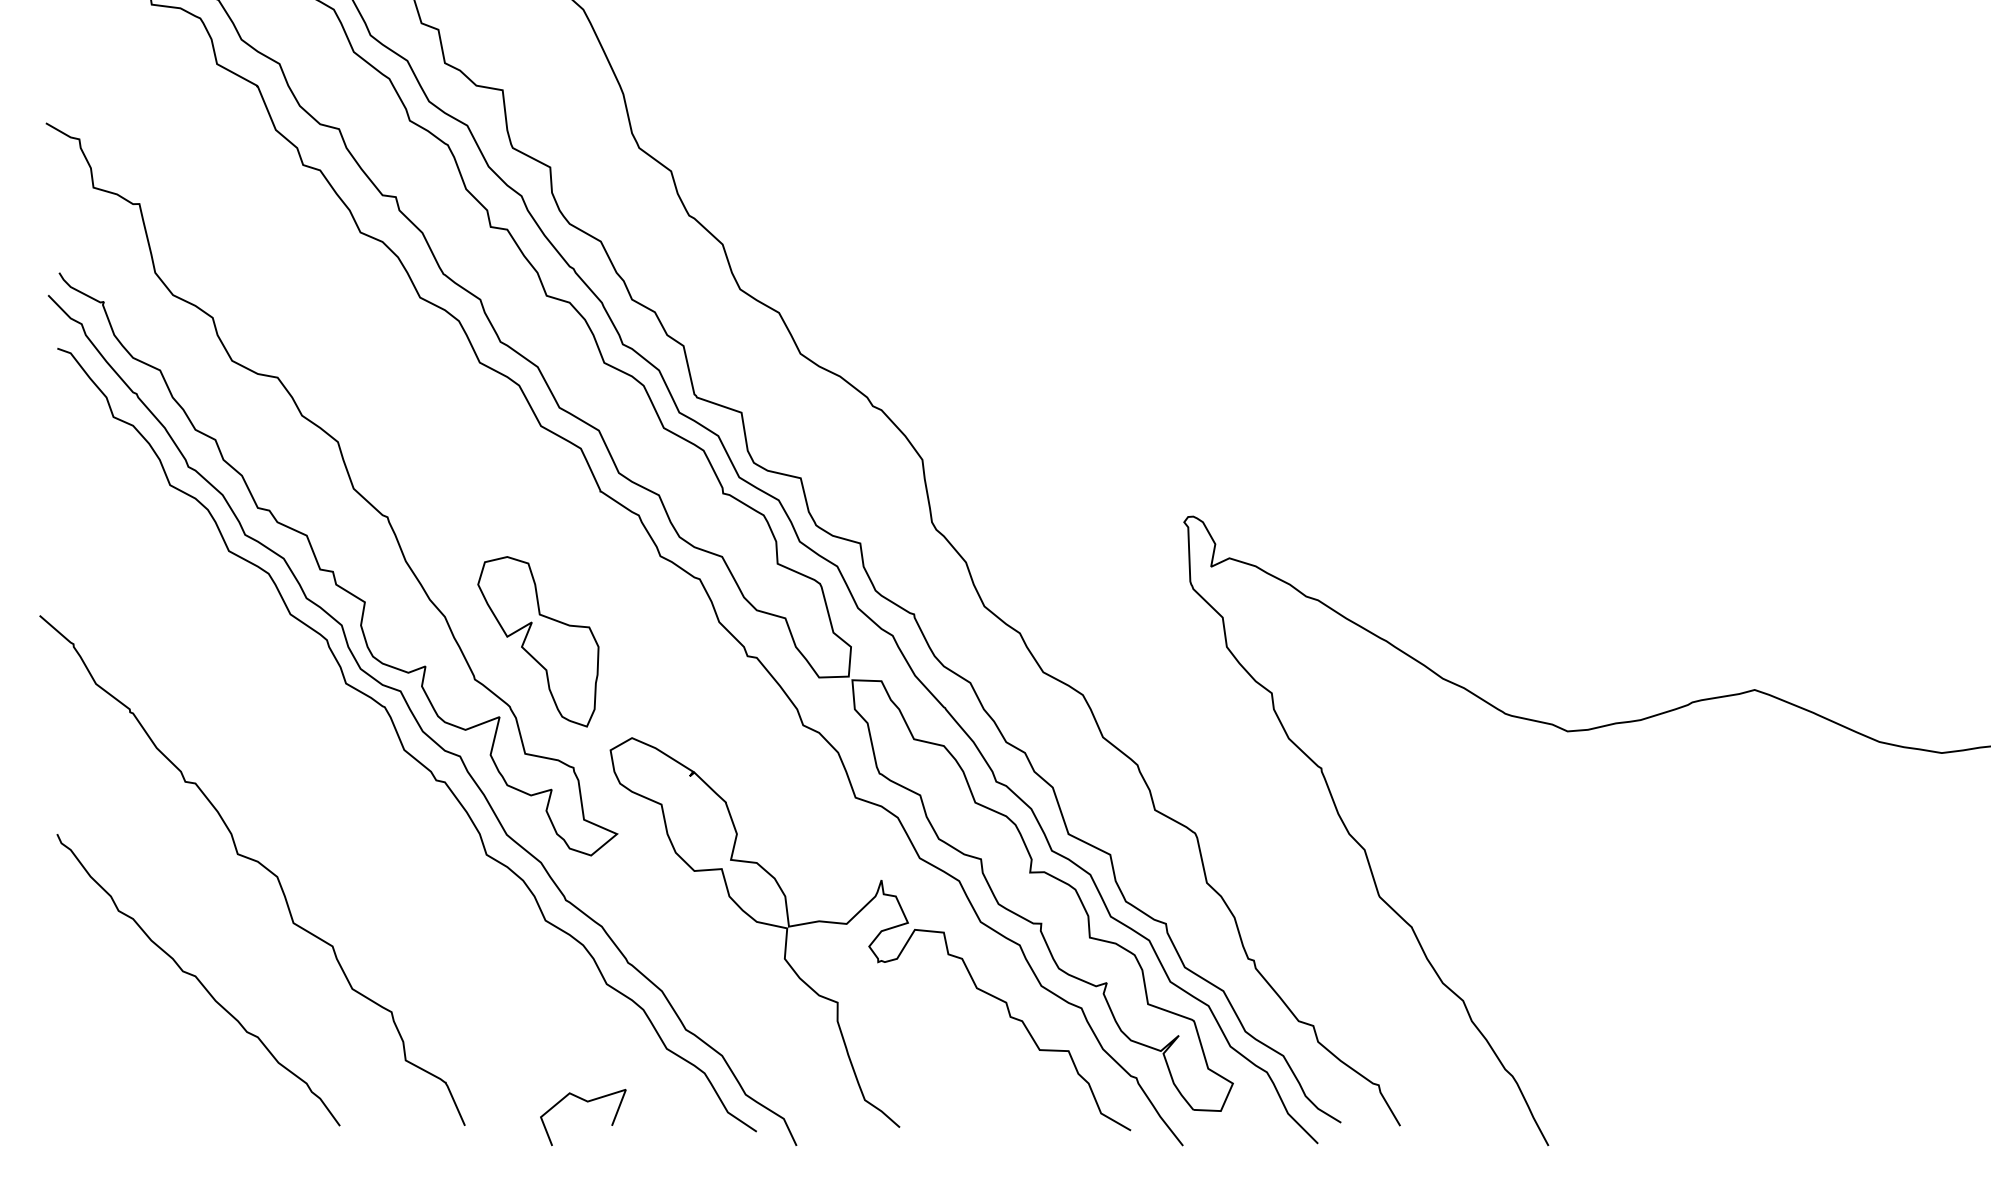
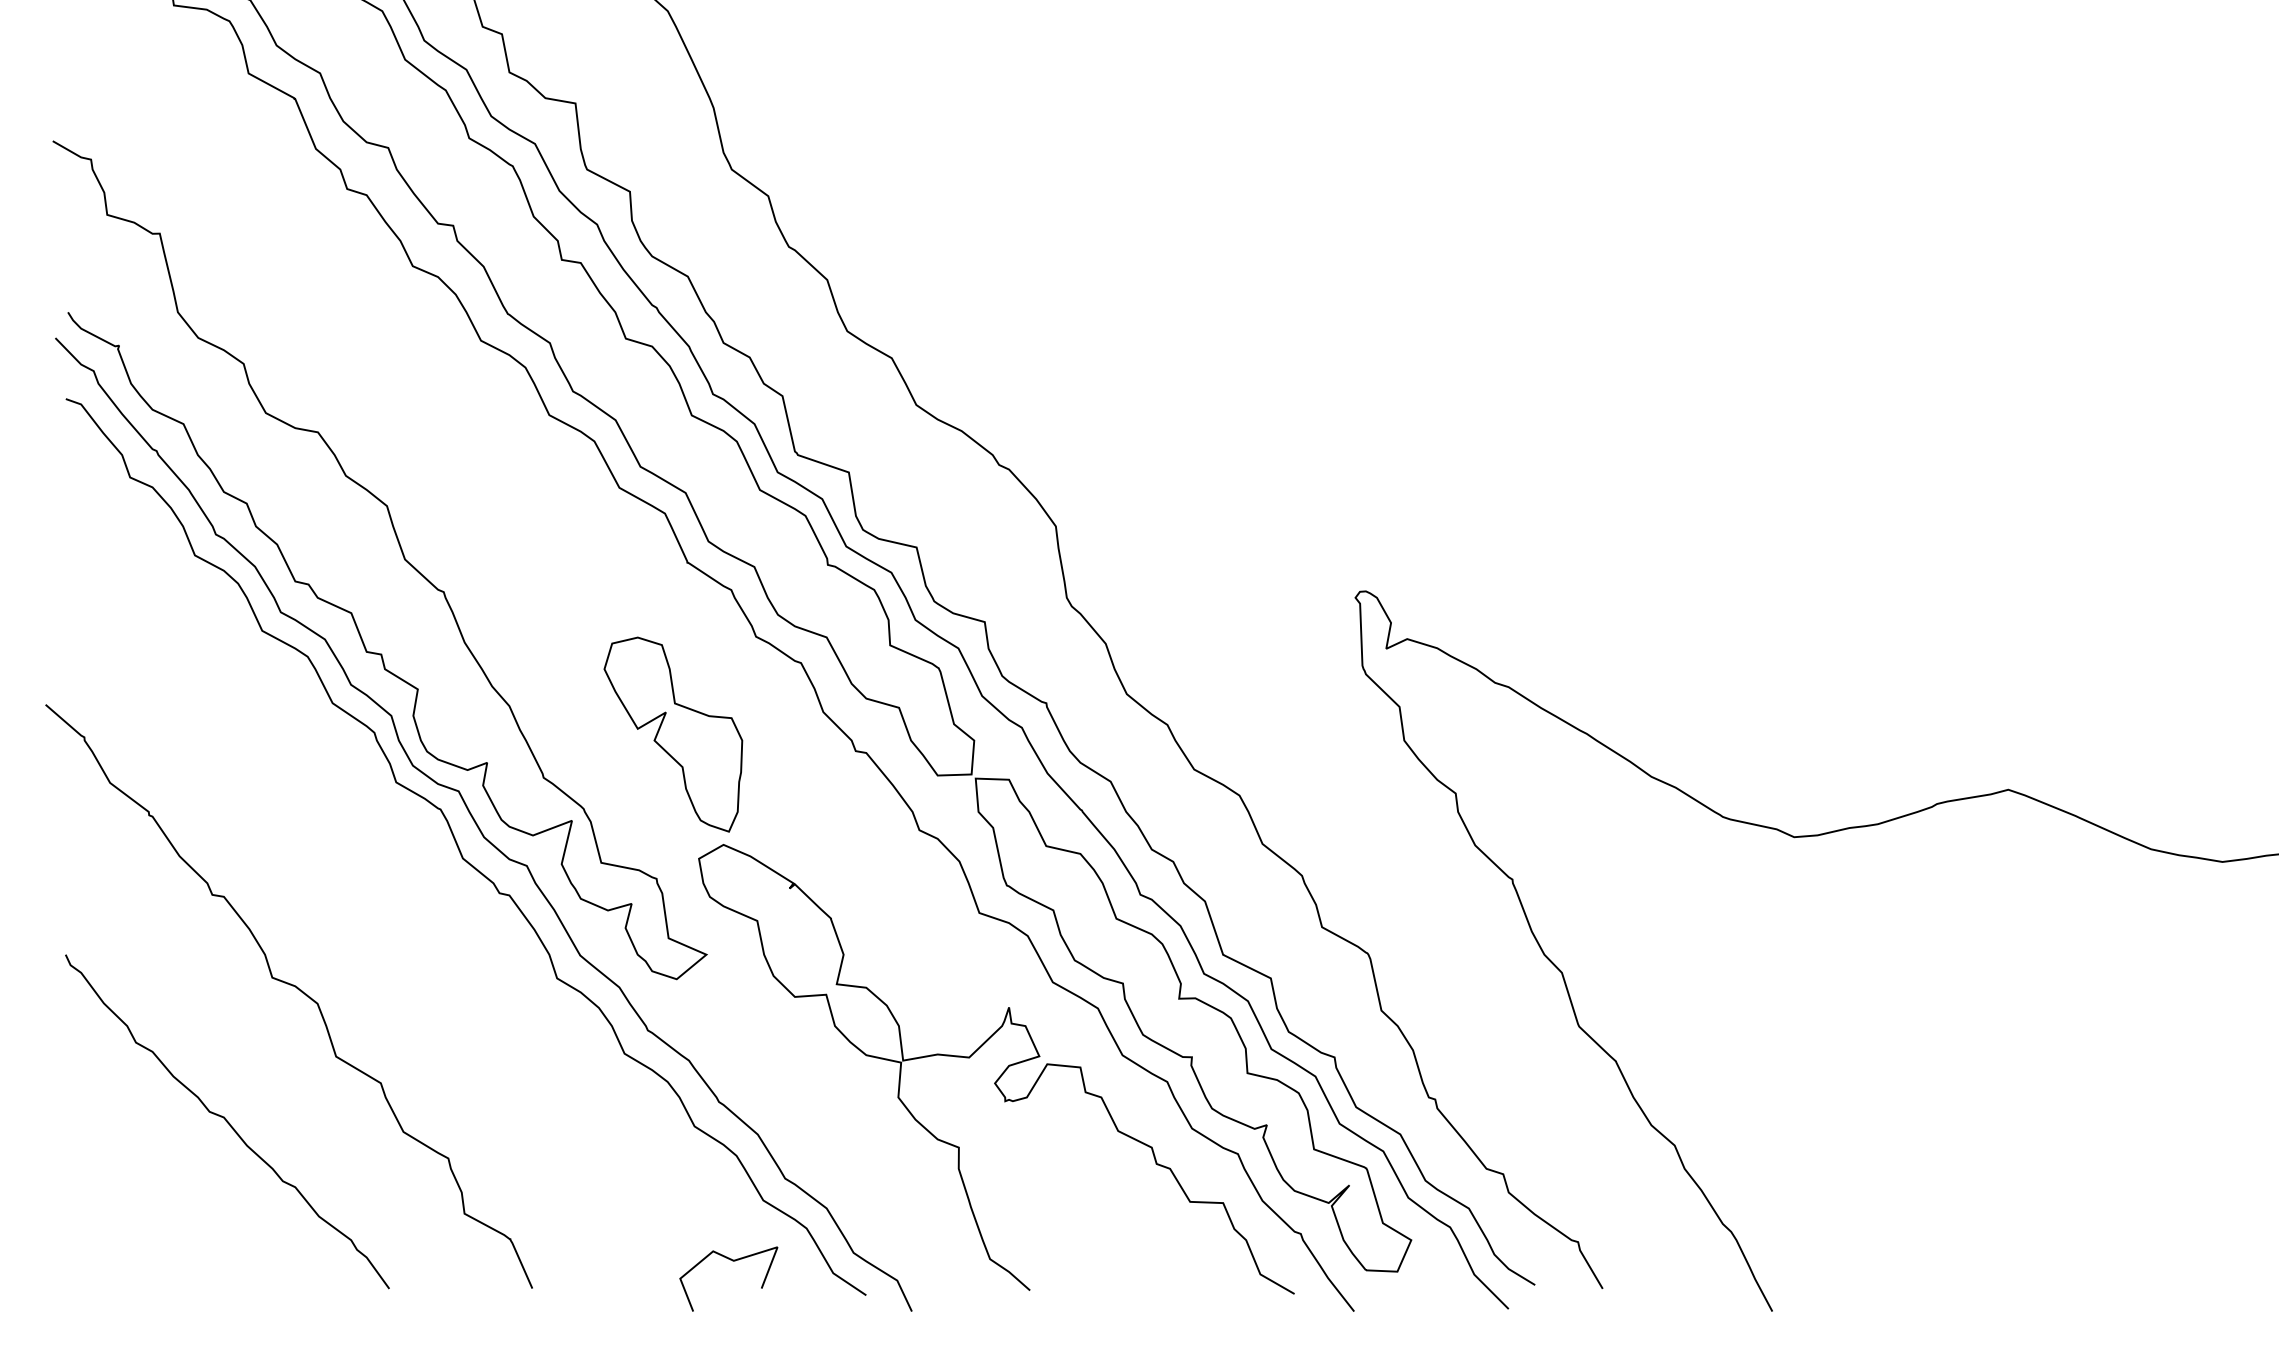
part: (538, 641) -> (673, 734), moved
curve: (586, 1102) -> (732, 1261), moved

